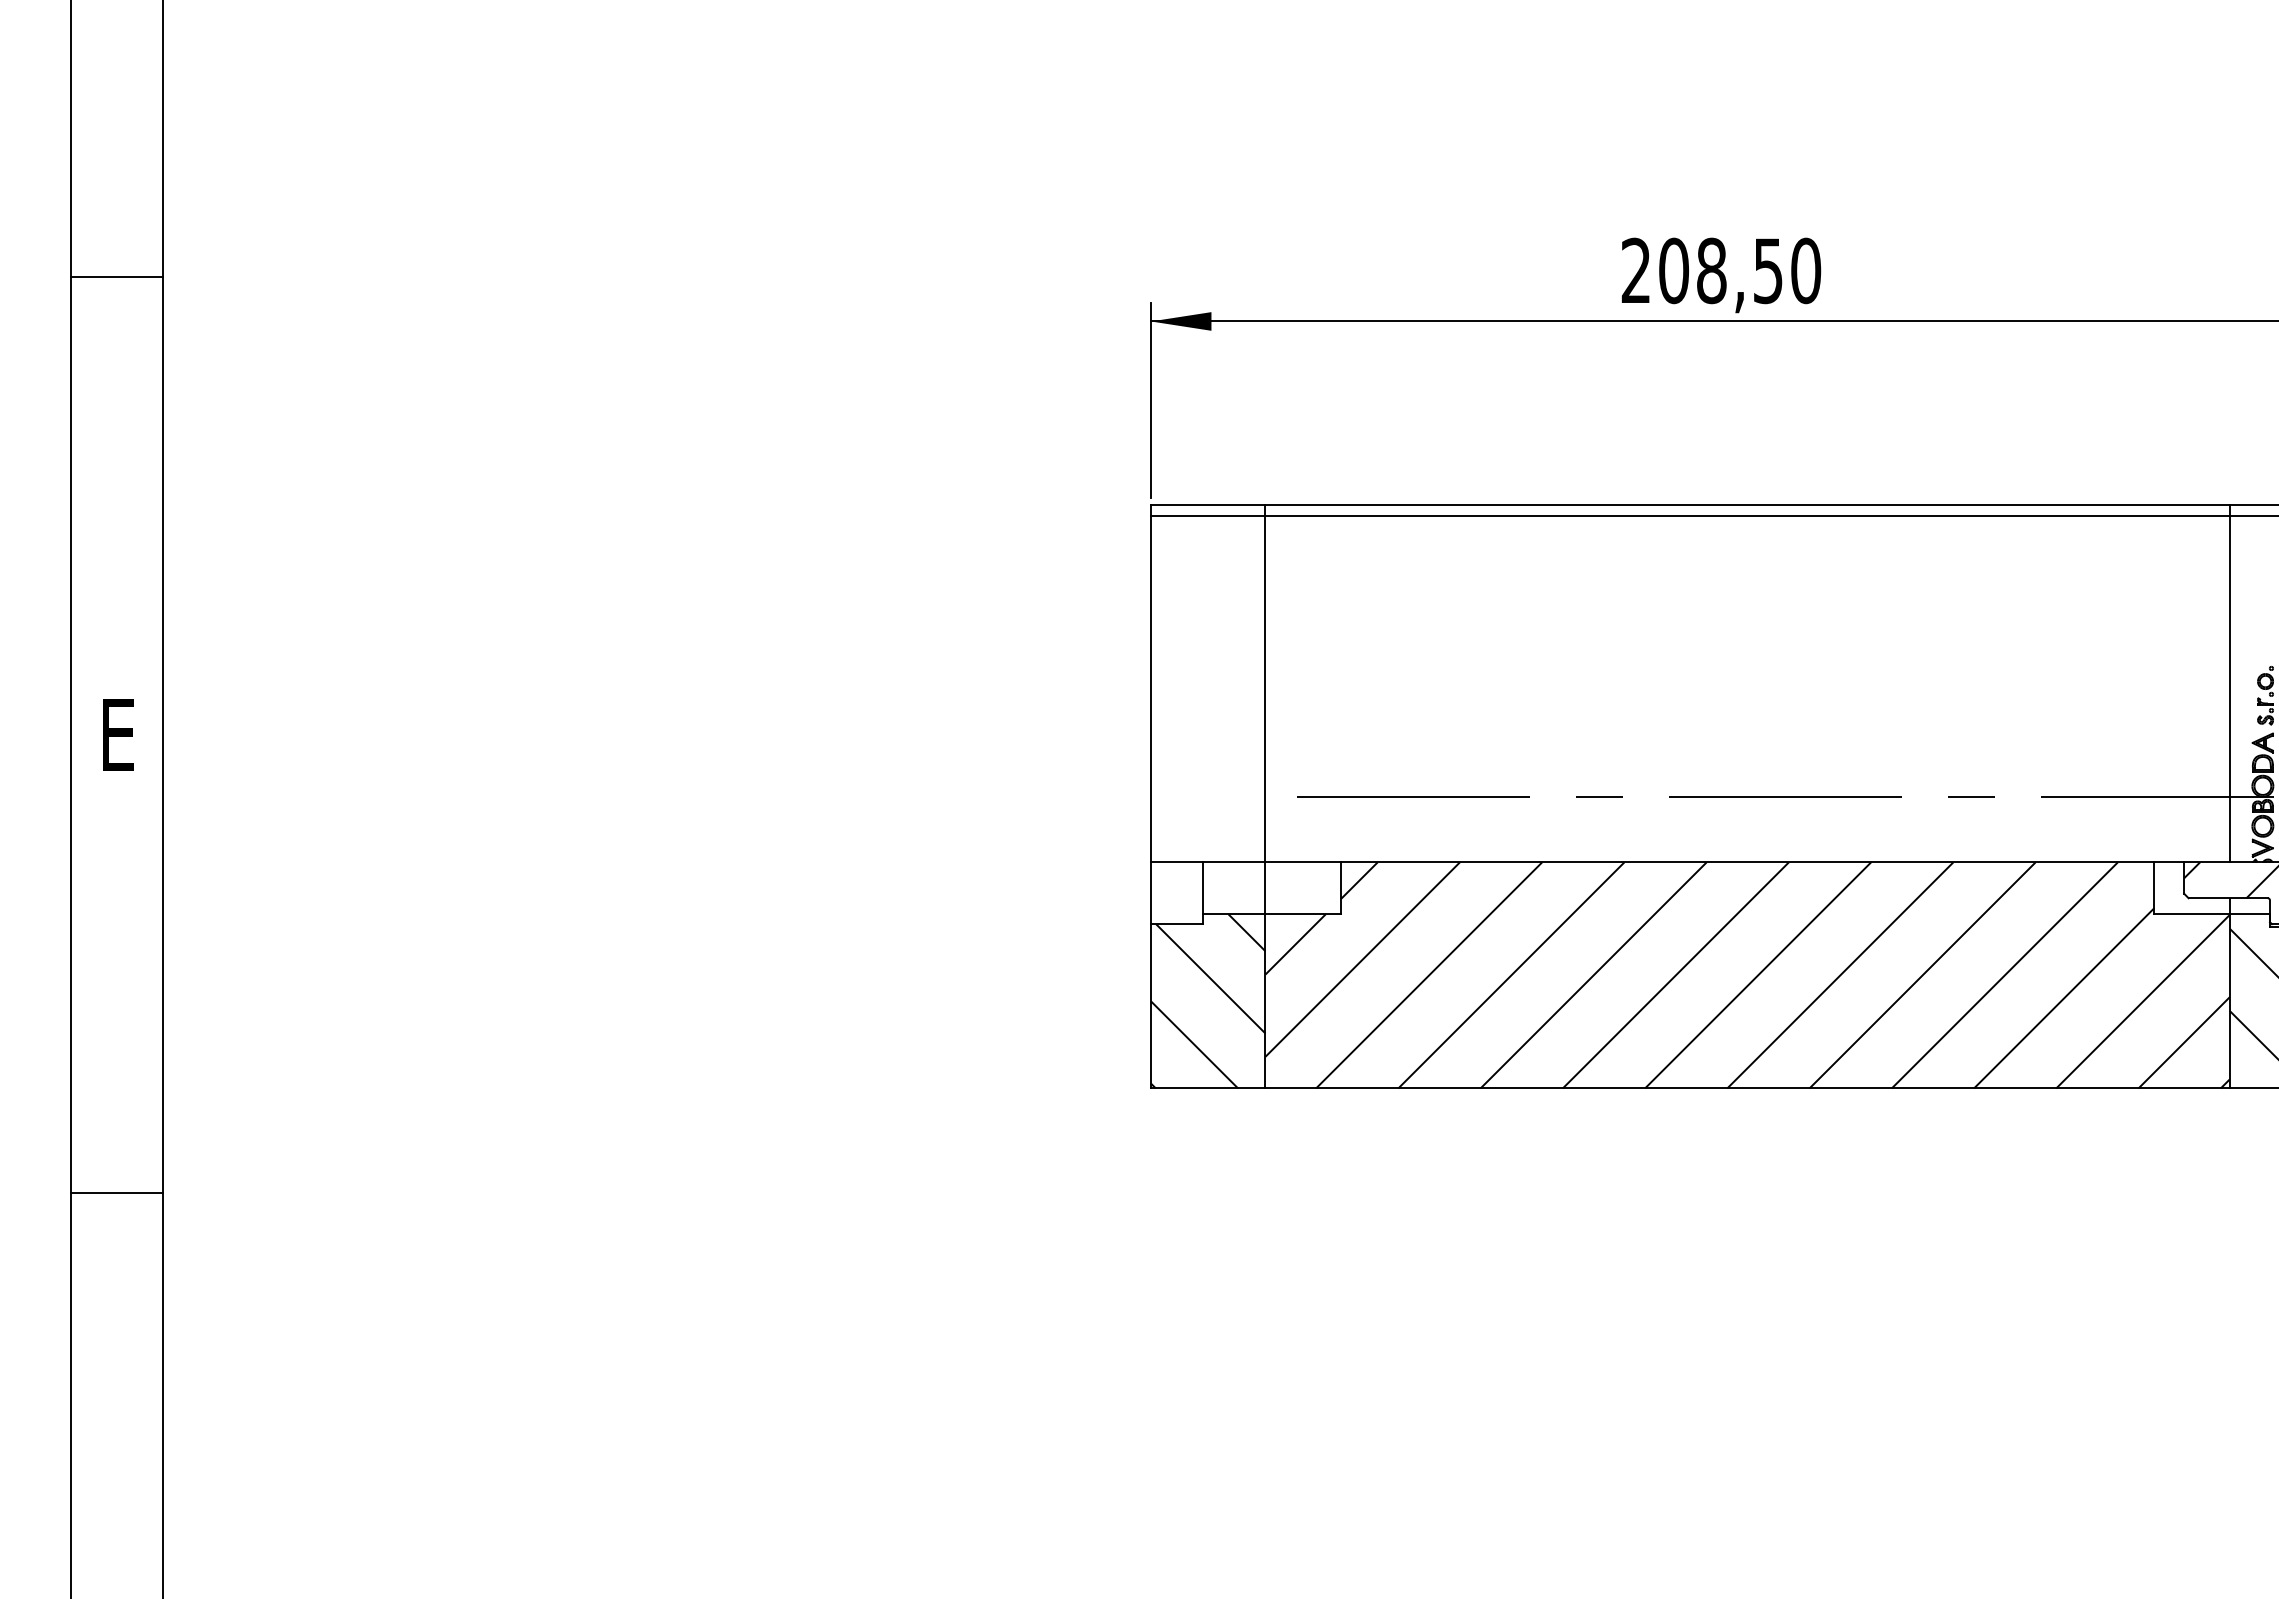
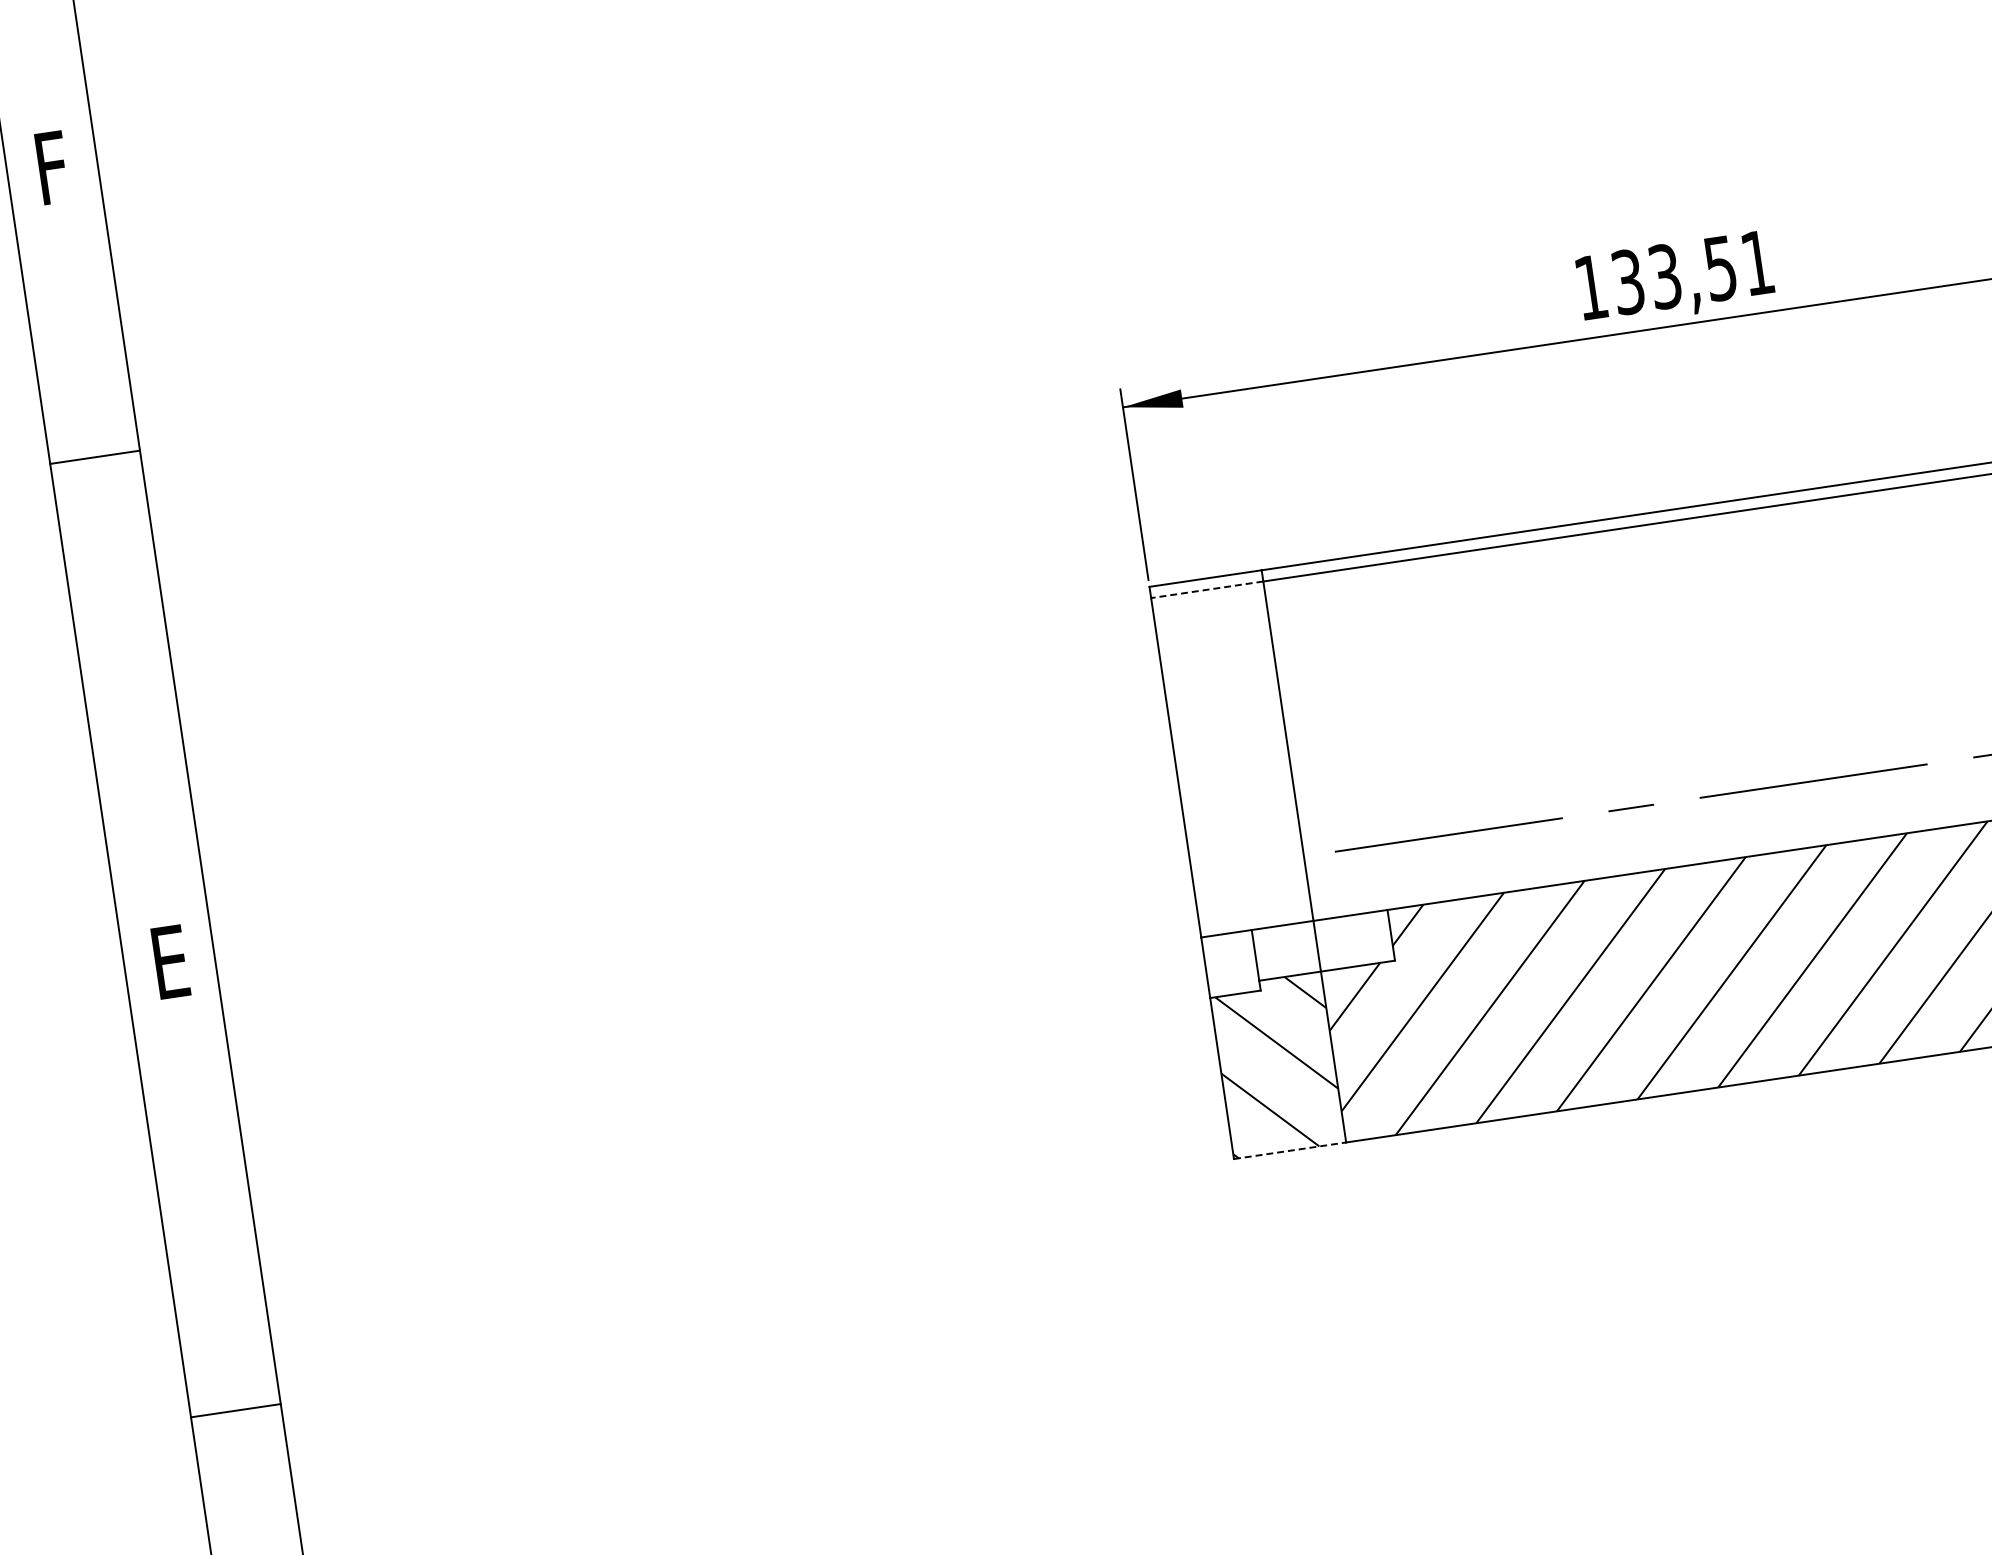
text: (1721, 270) -> (1674, 274), 208,50 -> 133,51
line: (117, 276) -> (95, 456), moved
line: (1207, 516) -> (1206, 590), solid -> dashed
line: (1208, 1088) -> (1290, 1150), solid -> dashed

